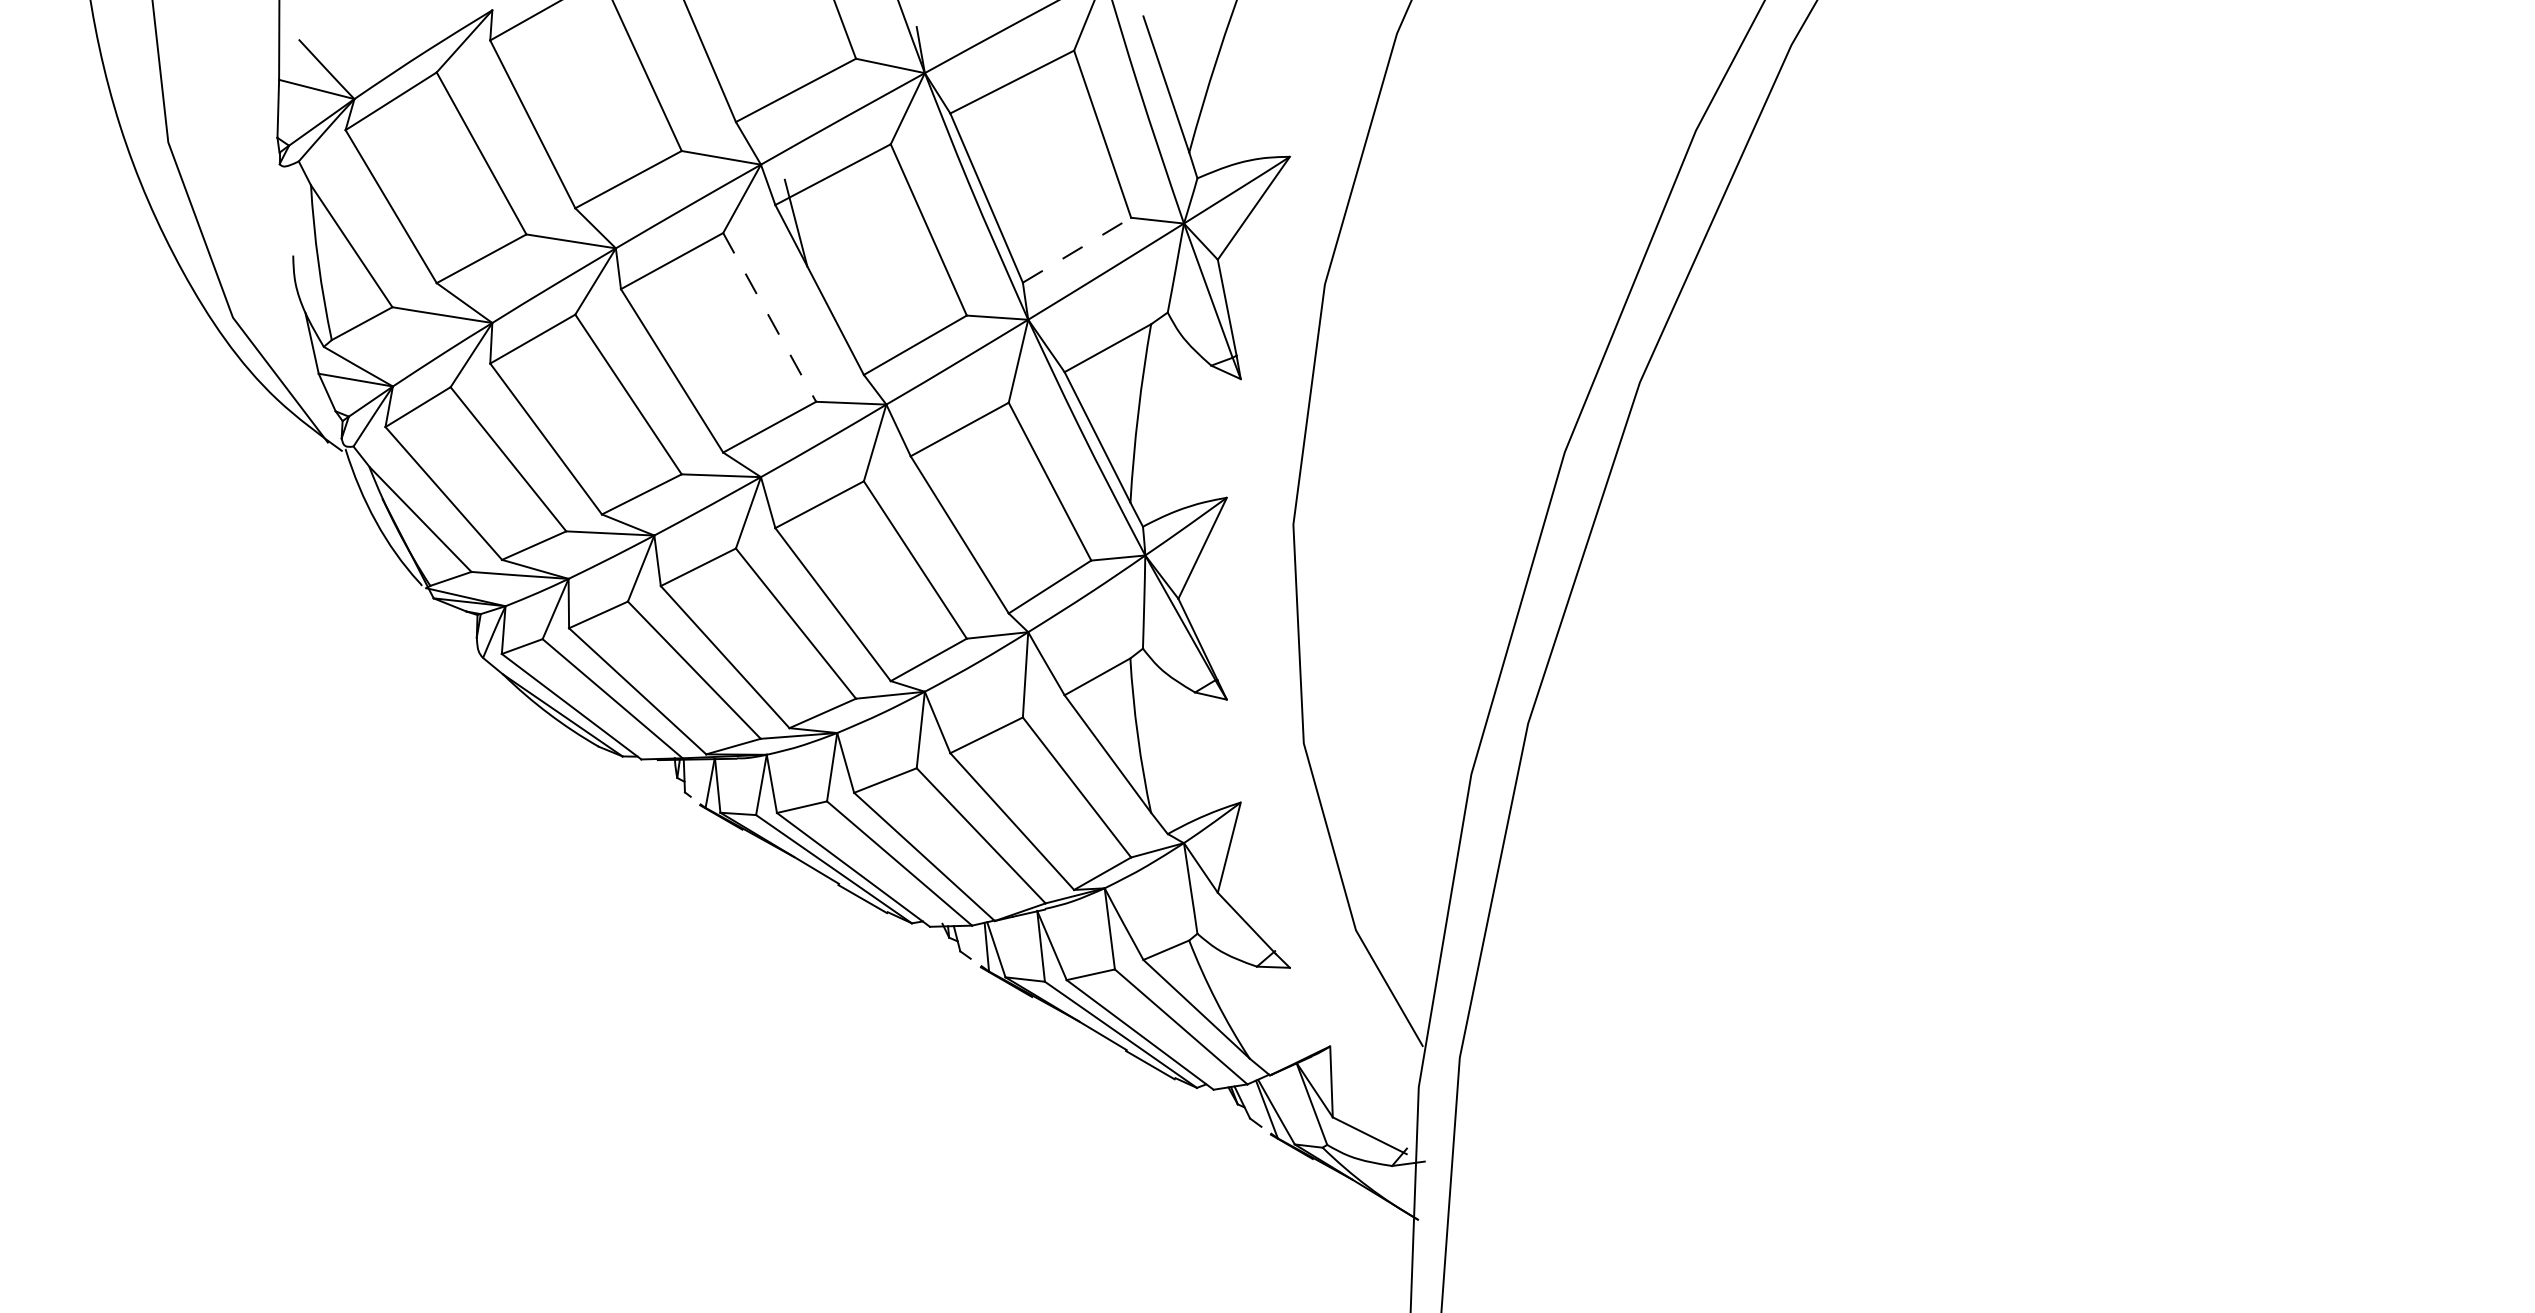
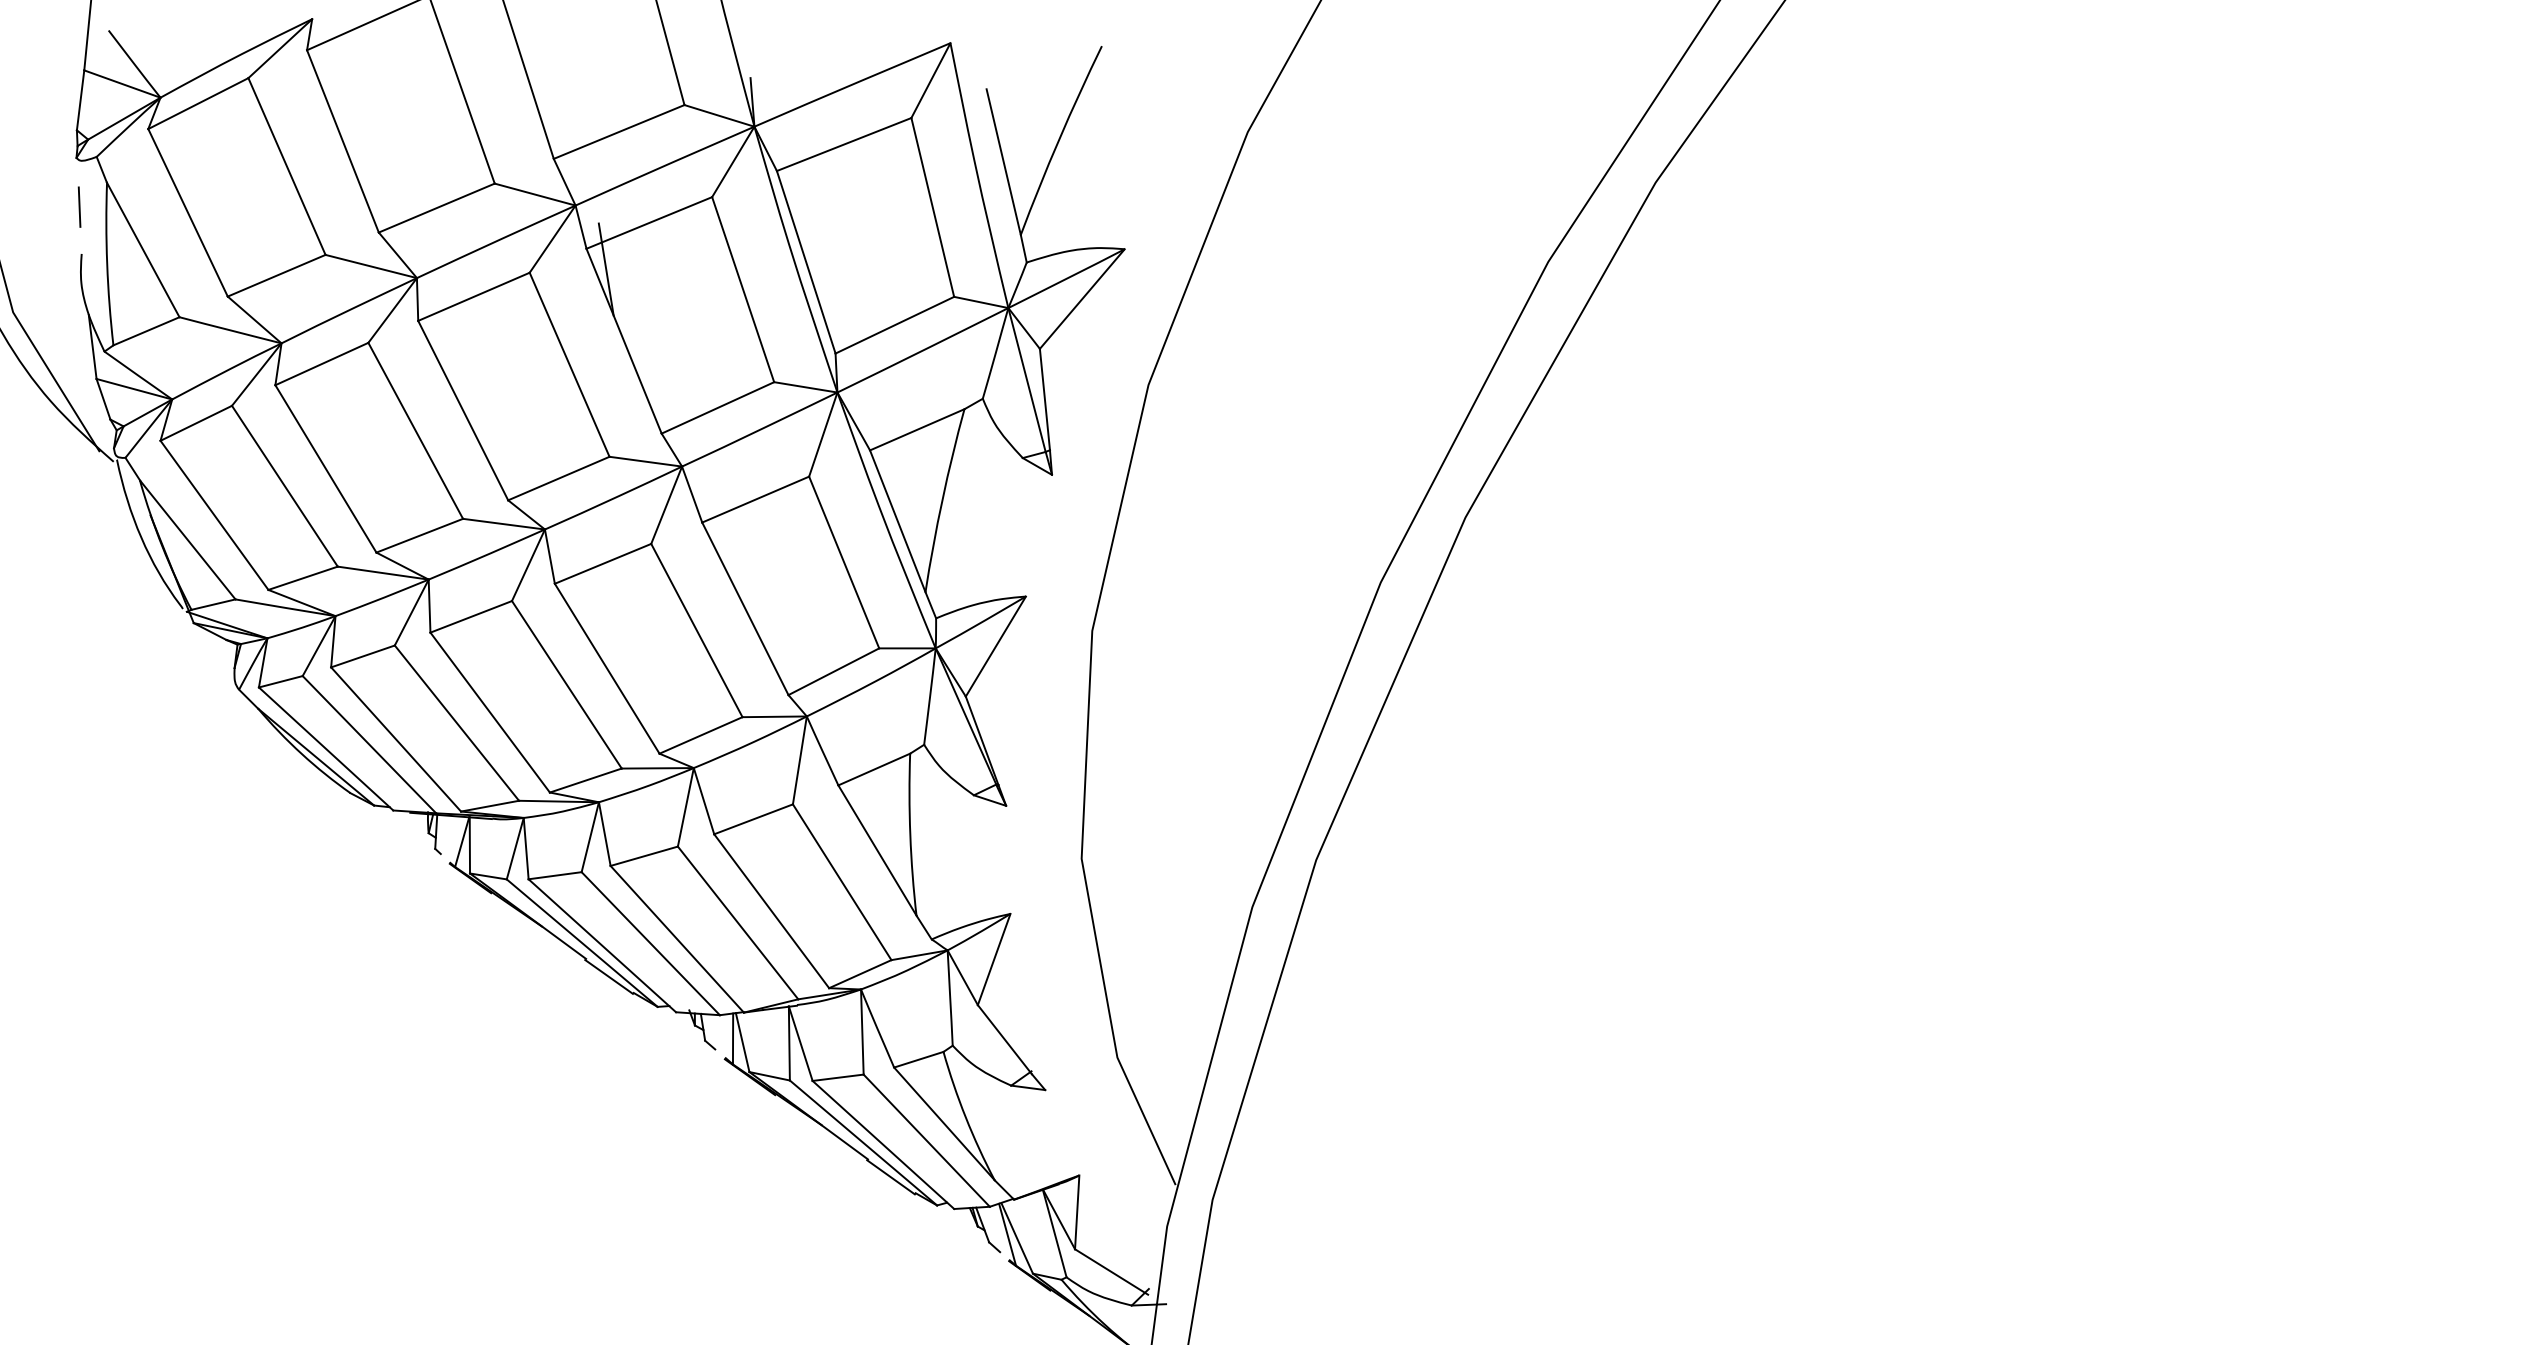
line: (286, 210) -> (79, 206), added
line: (1077, 249) -> (895, 324), dashed -> solid
line: (769, 317) -> (569, 364), dashed -> solid

